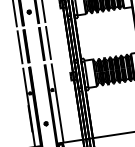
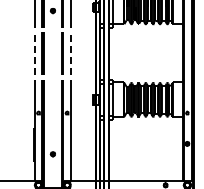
line: (48, 43) -> (71, 53), solid -> dashed
line: (19, 47) -> (34, 53), solid -> dashed

